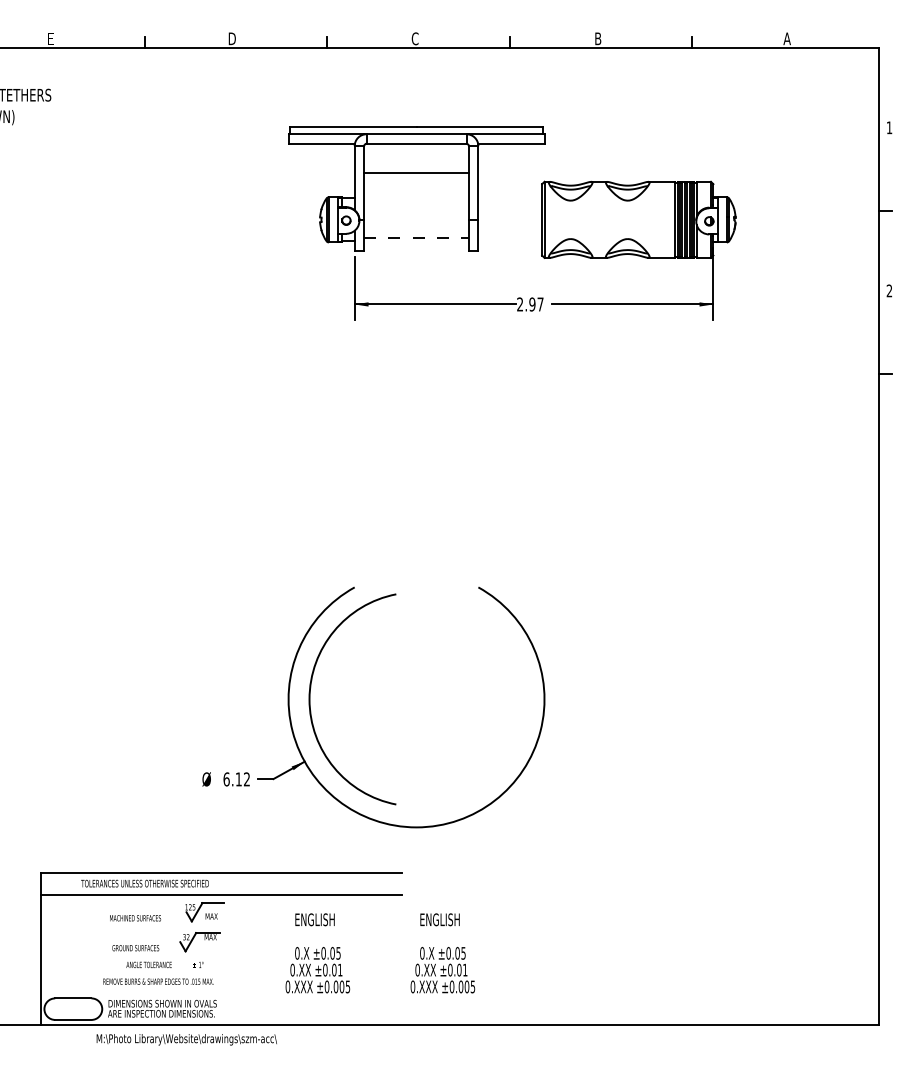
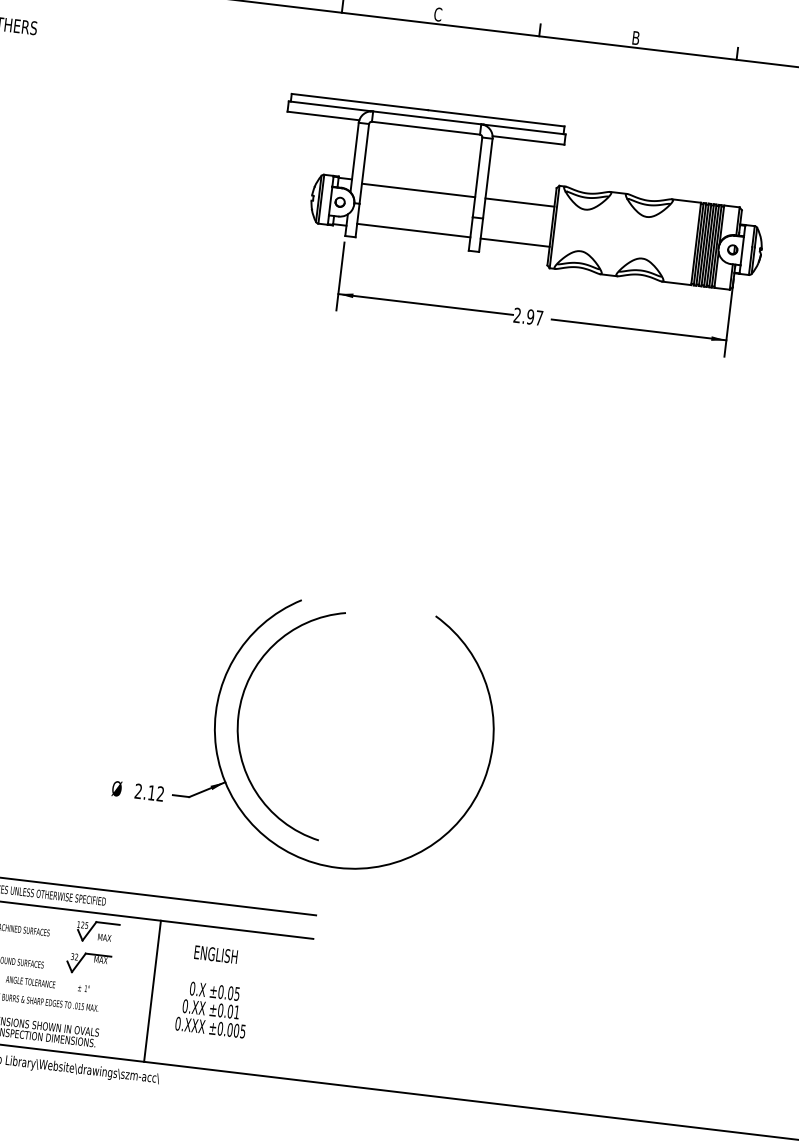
line: (416, 173) -> (418, 190), moved
line: (510, 201) -> (520, 202), added
line: (417, 238) -> (414, 230), dashed -> solid
line: (510, 238) -> (515, 242), added
text: (226, 779) -> (138, 791), 6.12 -> 2.12
part: (442, 953) -> (349, 1007), removed
line: (261, 959) -> (153, 990), added

